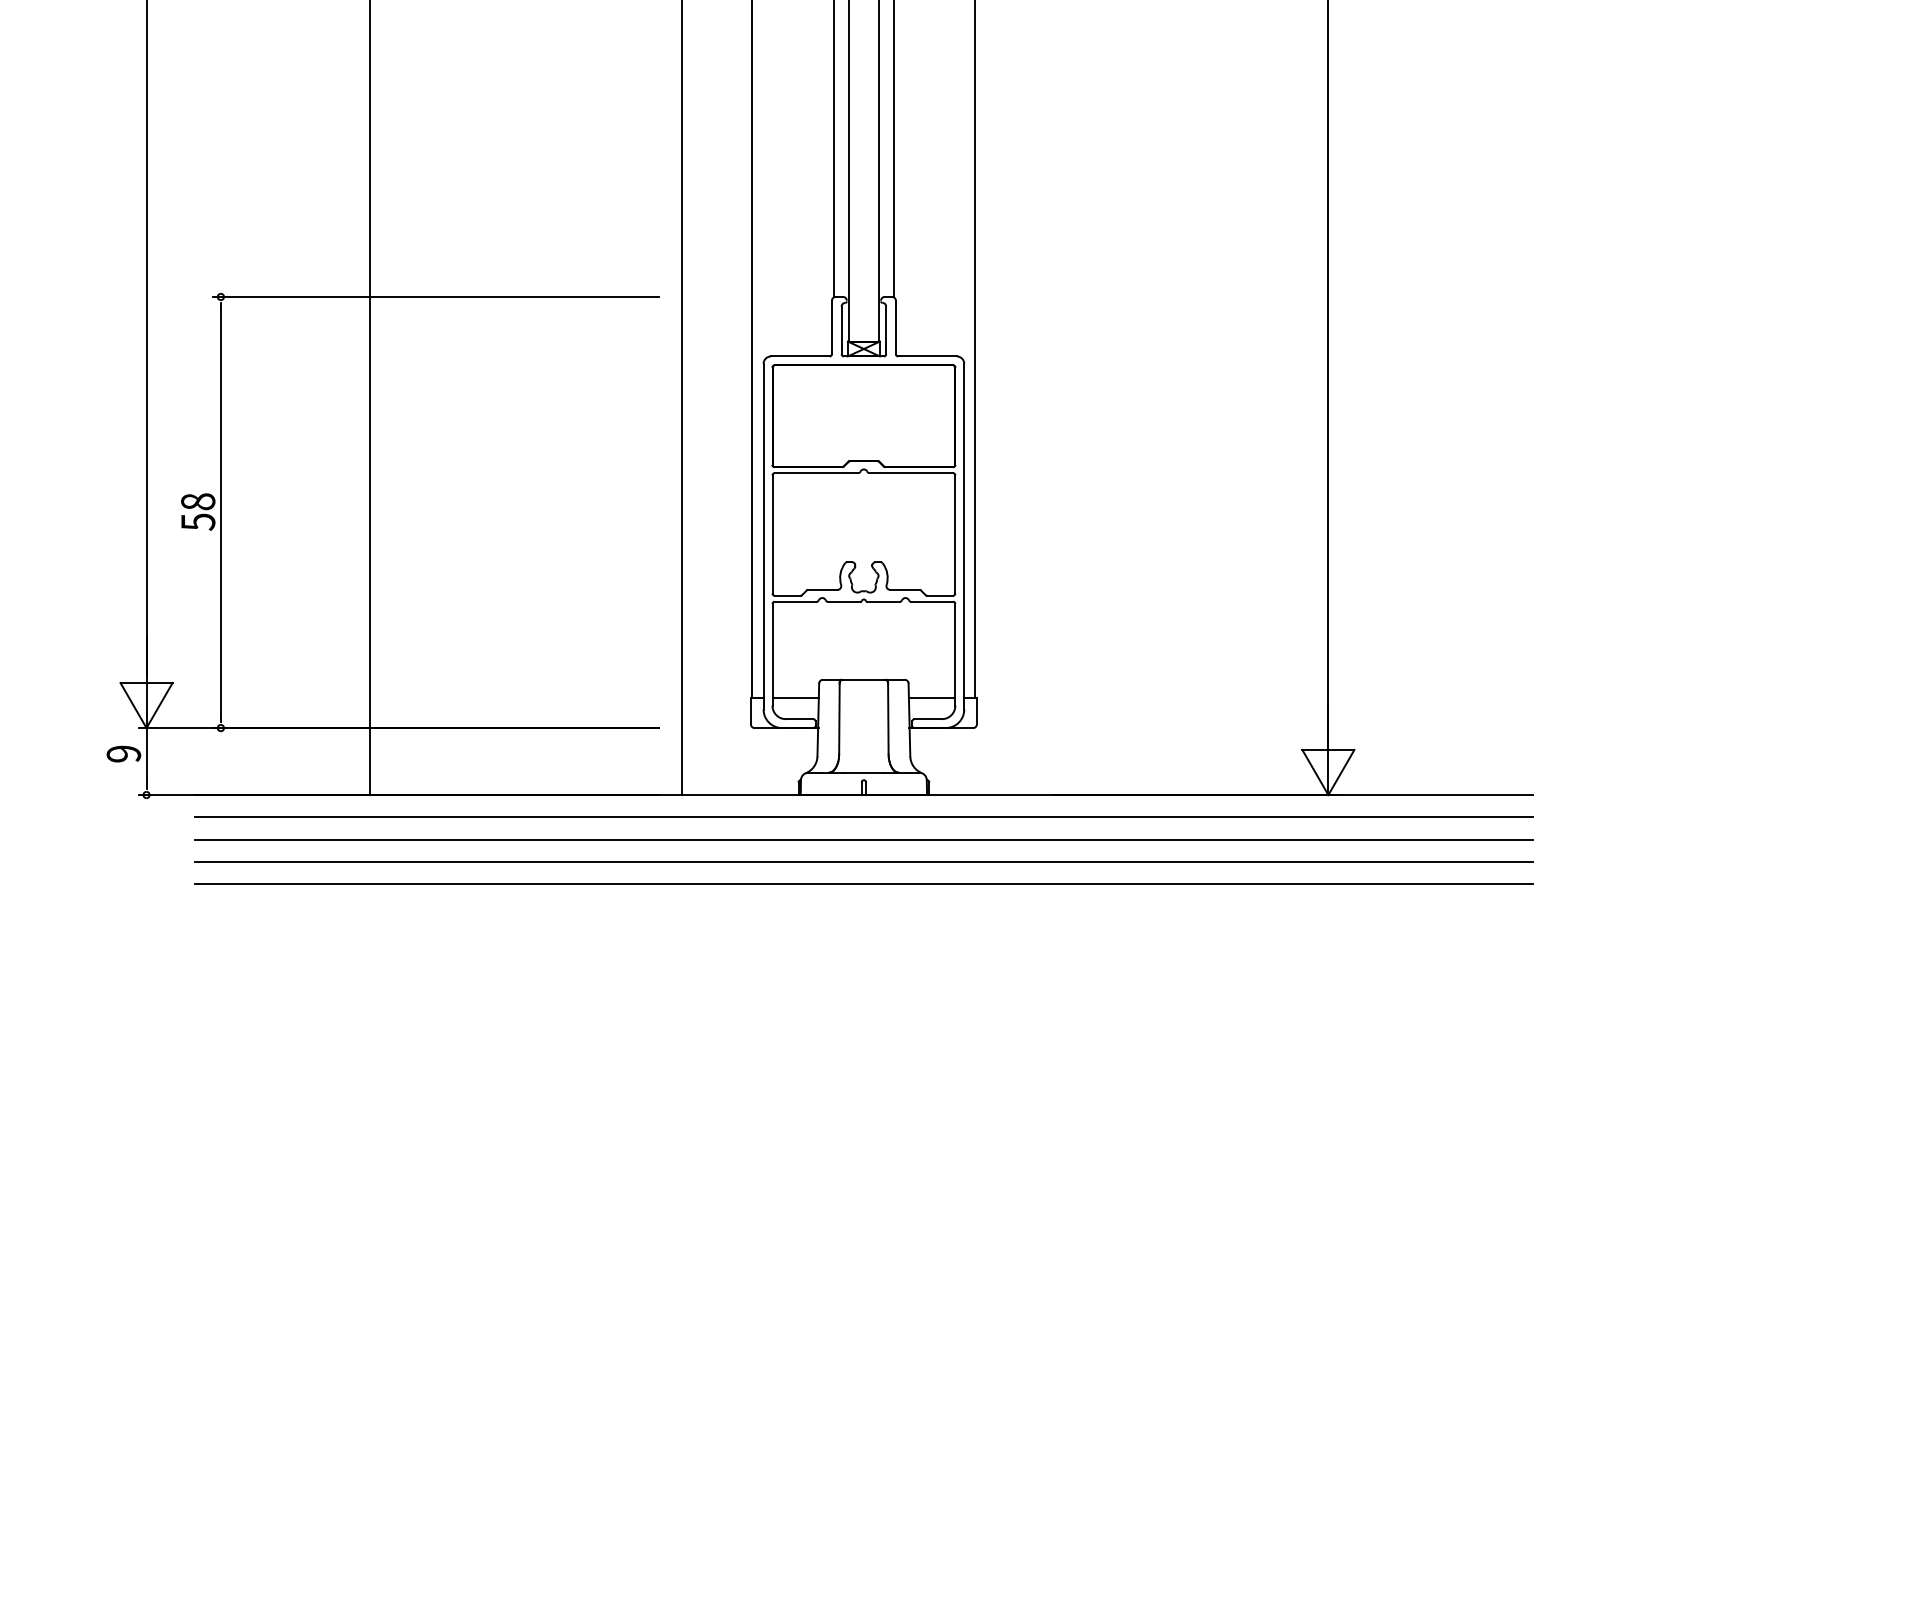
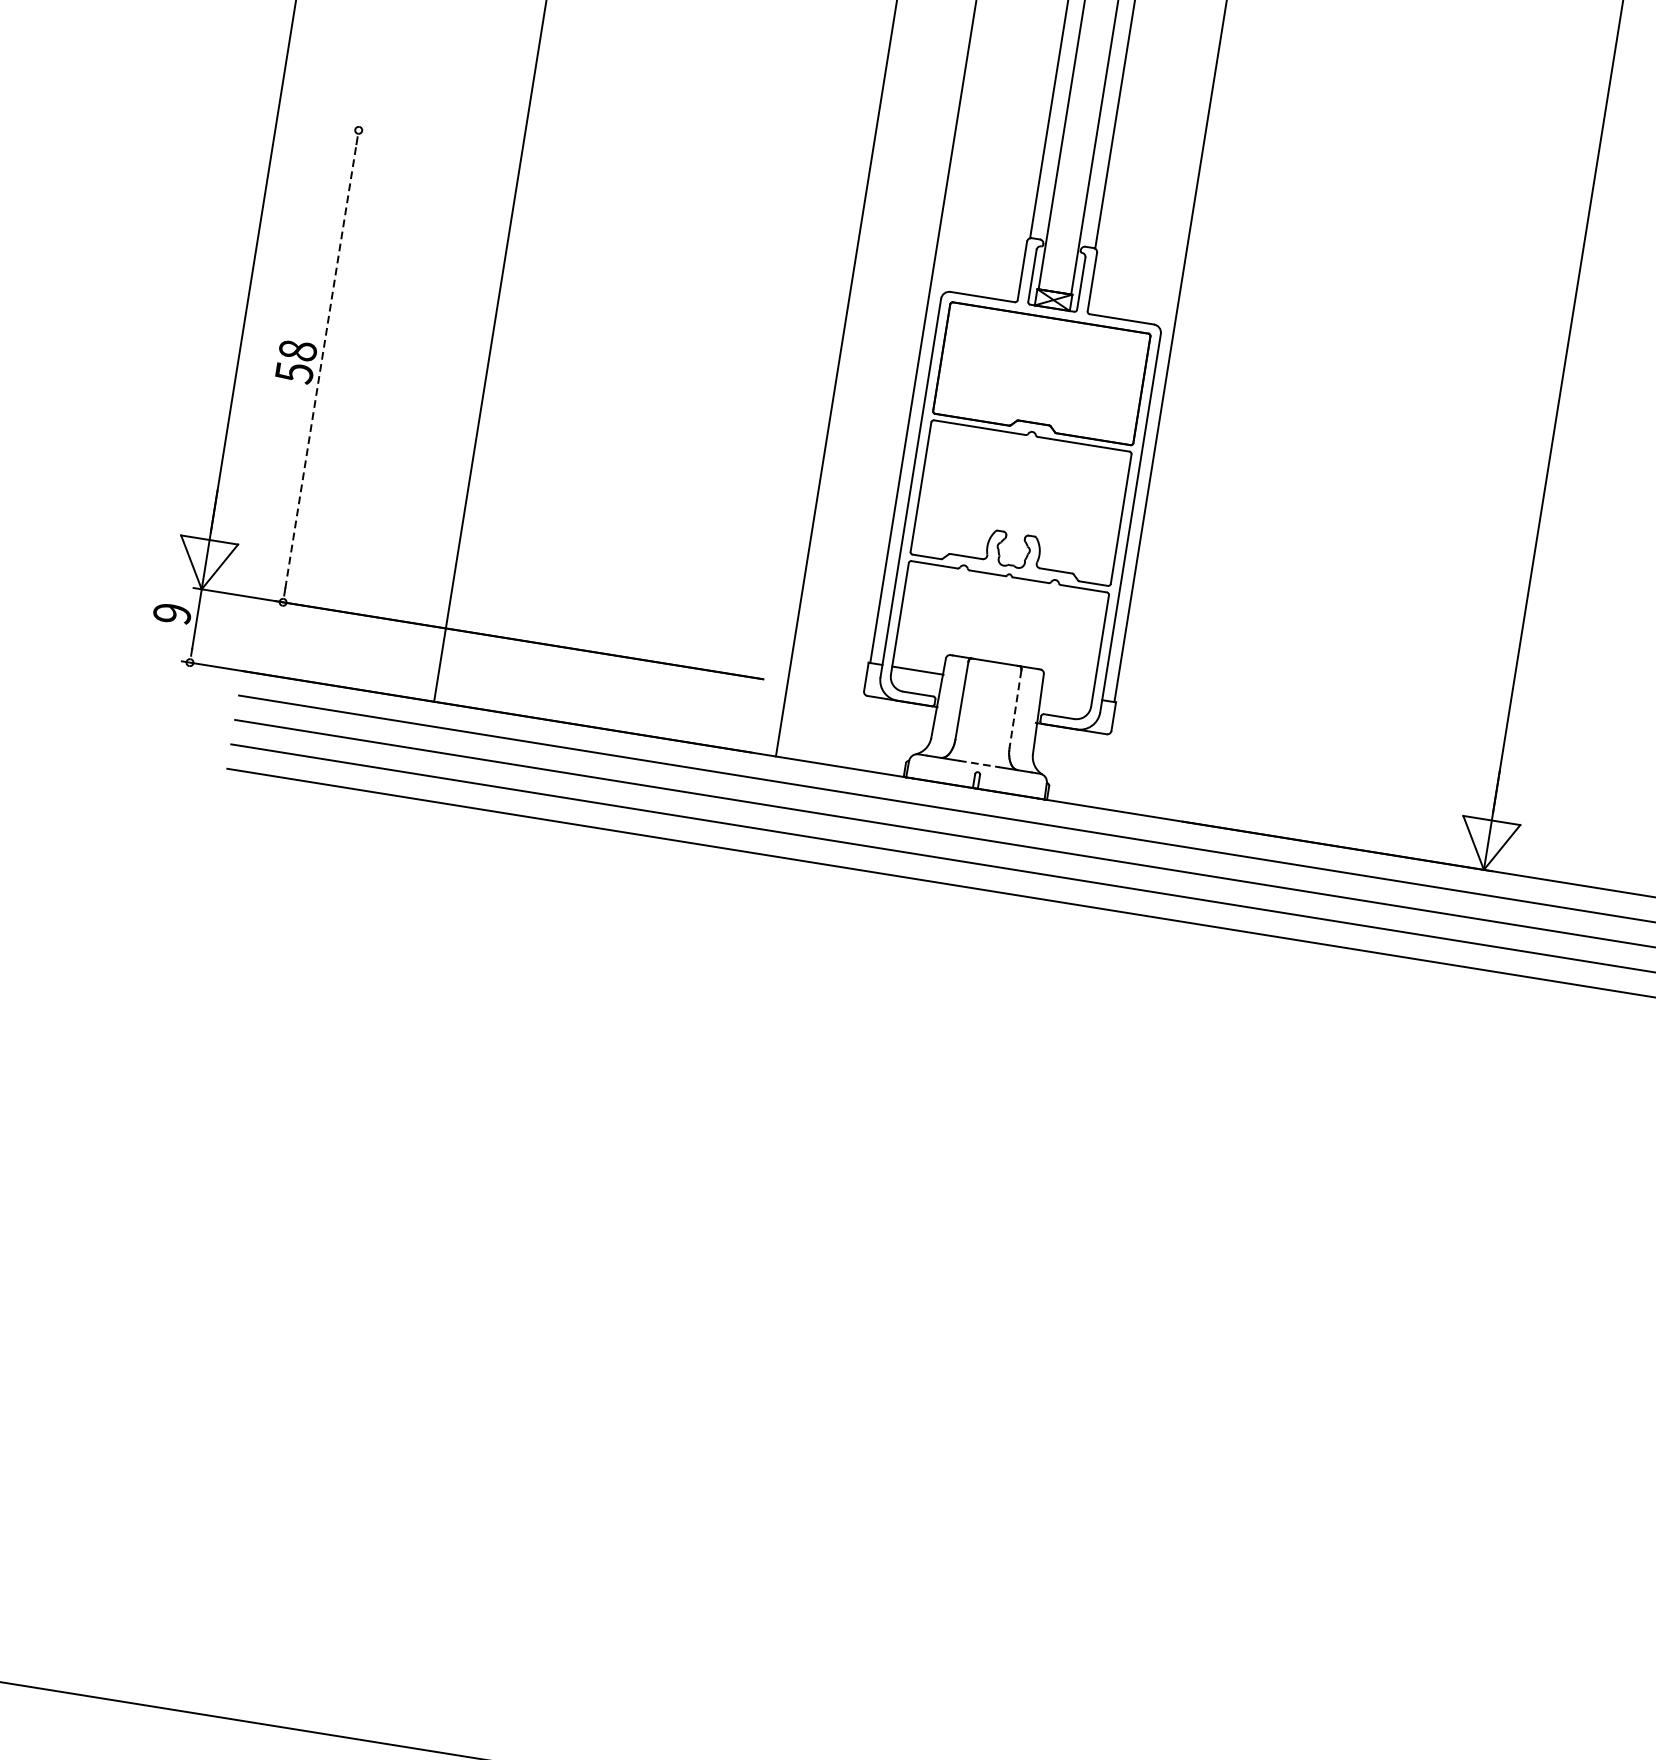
line: (436, 296) -> (594, 167), removed
line: (220, 512) -> (320, 366), solid -> dashed
line: (931, 698) -> (1066, 694), removed
line: (888, 719) -> (1015, 710), solid -> dashed
line: (863, 772) -> (978, 763), solid -> dashed

